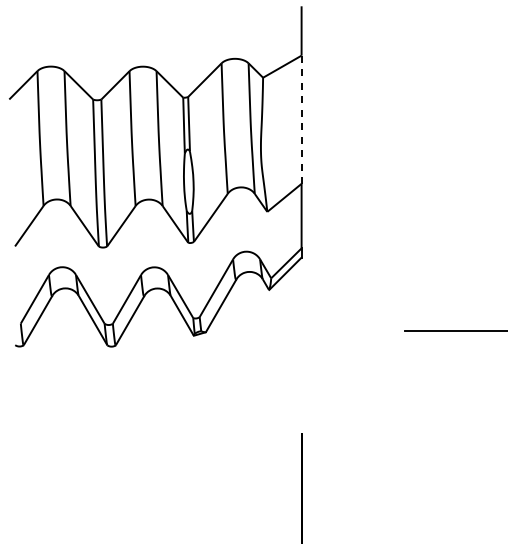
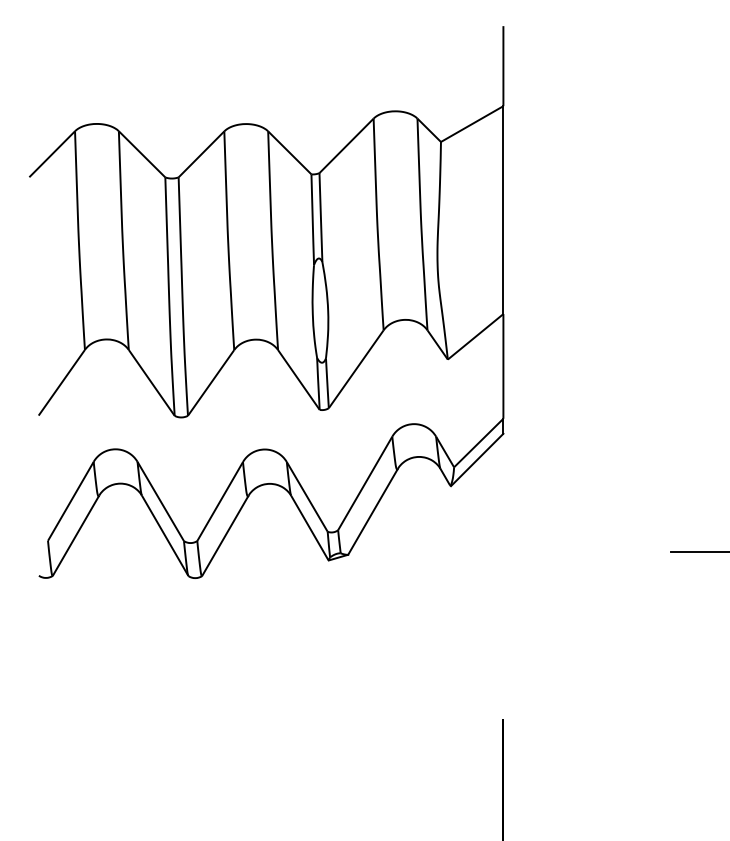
line: (301, 120) -> (503, 211), dashed -> solid

